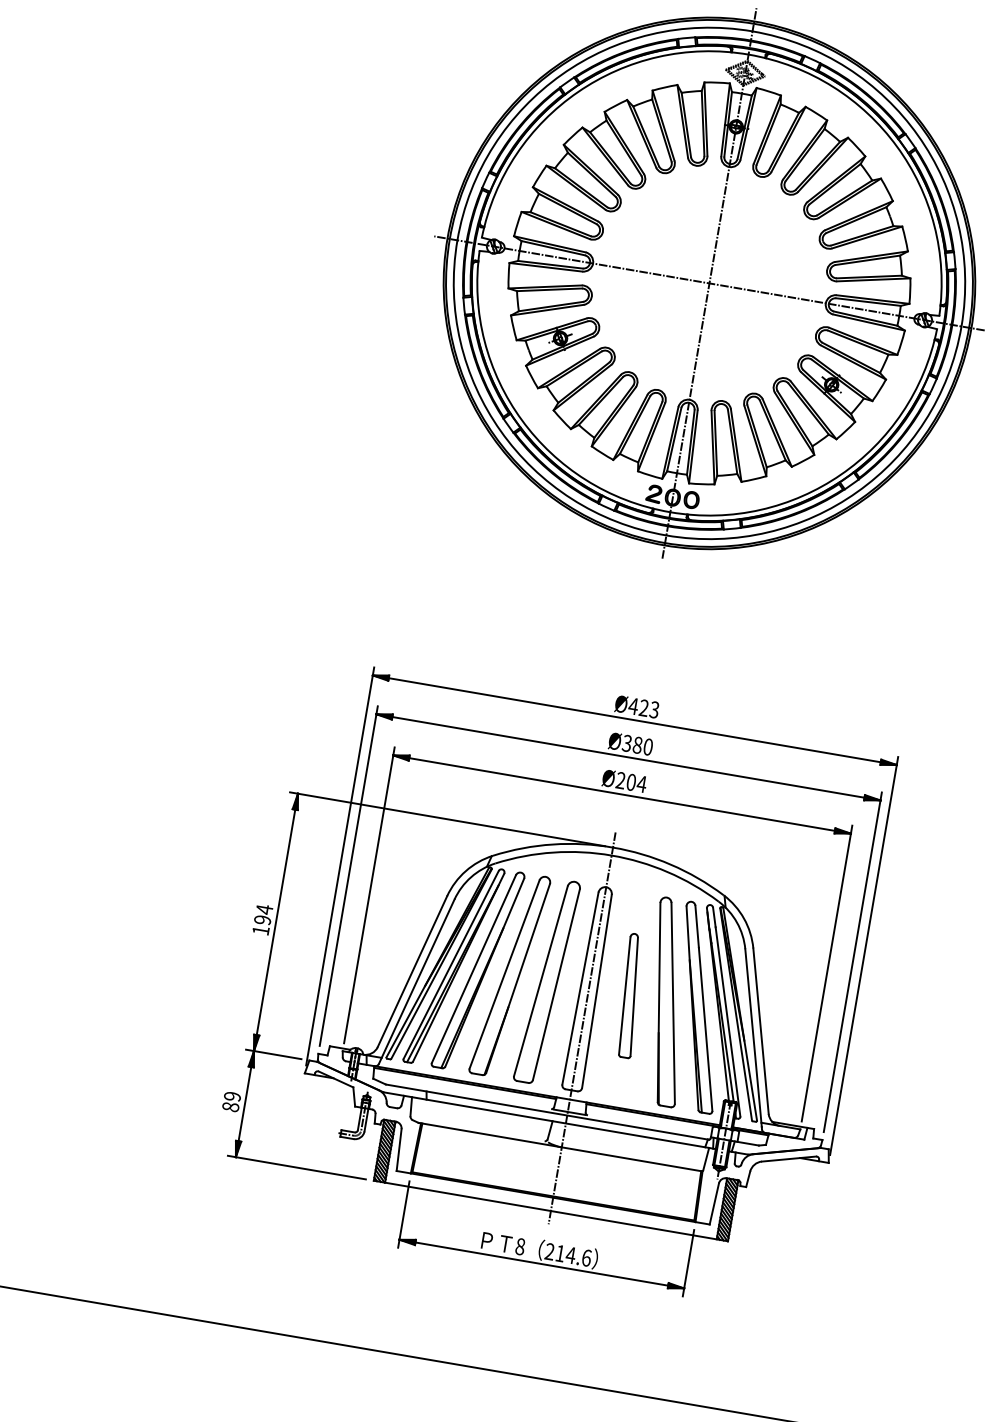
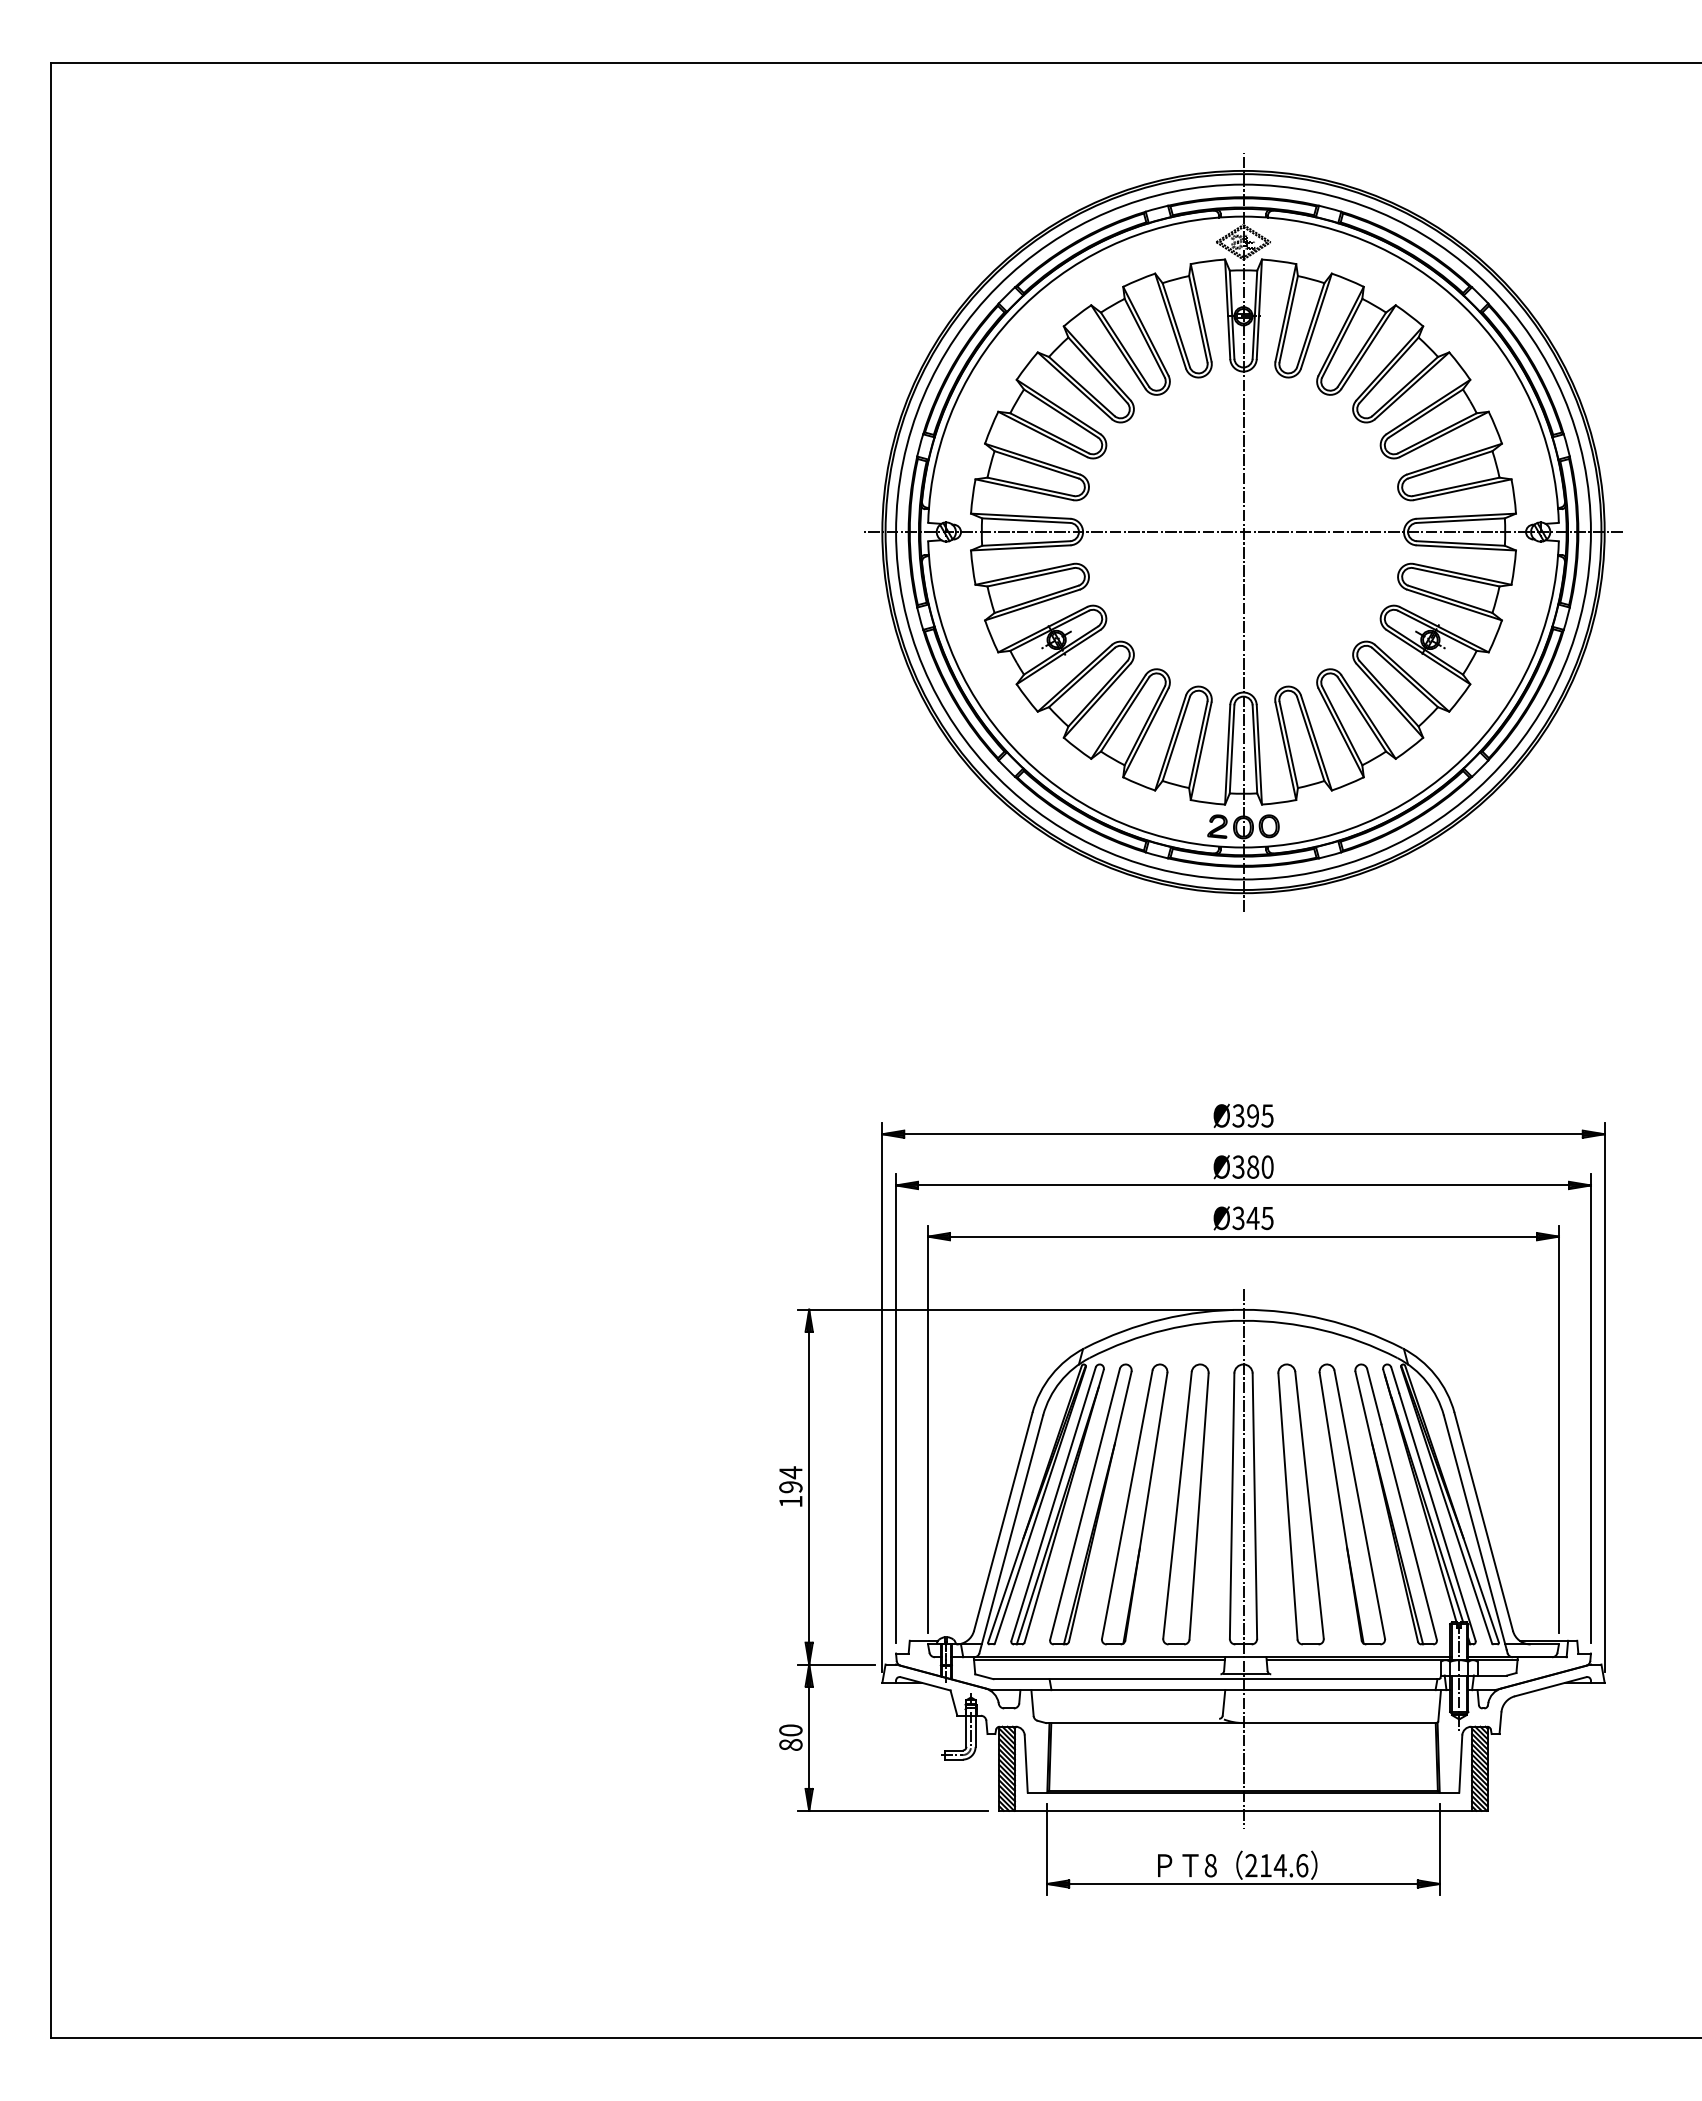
text: (643, 707) -> (1252, 1115), Ø423 -> Ø395
text: (631, 782) -> (1253, 1218), Ø204 -> Ø345
part: (630, 995) -> (1300, 1504), size x1.67
text: (232, 1096) -> (790, 1730), 89 -> 80

